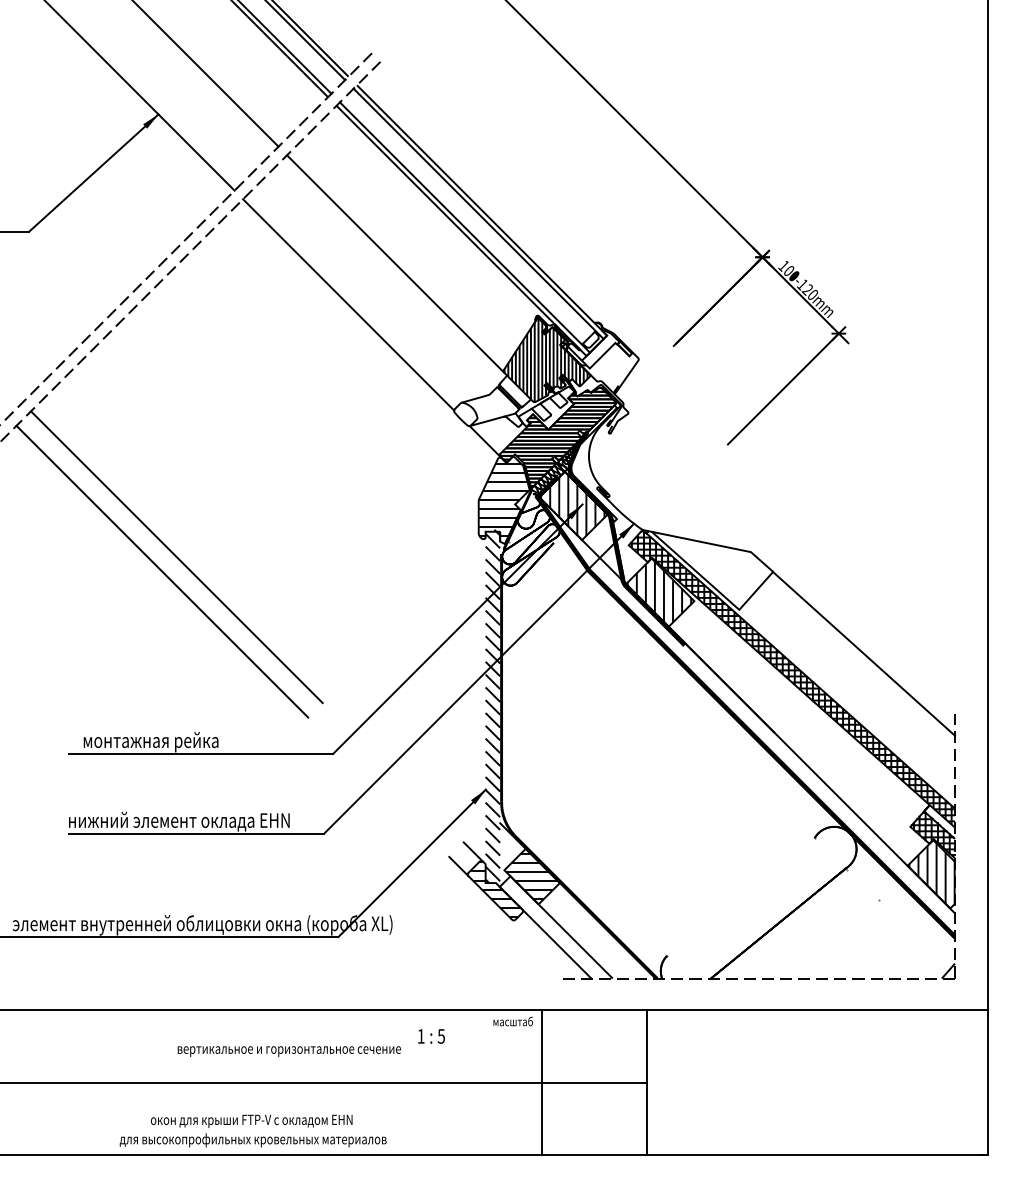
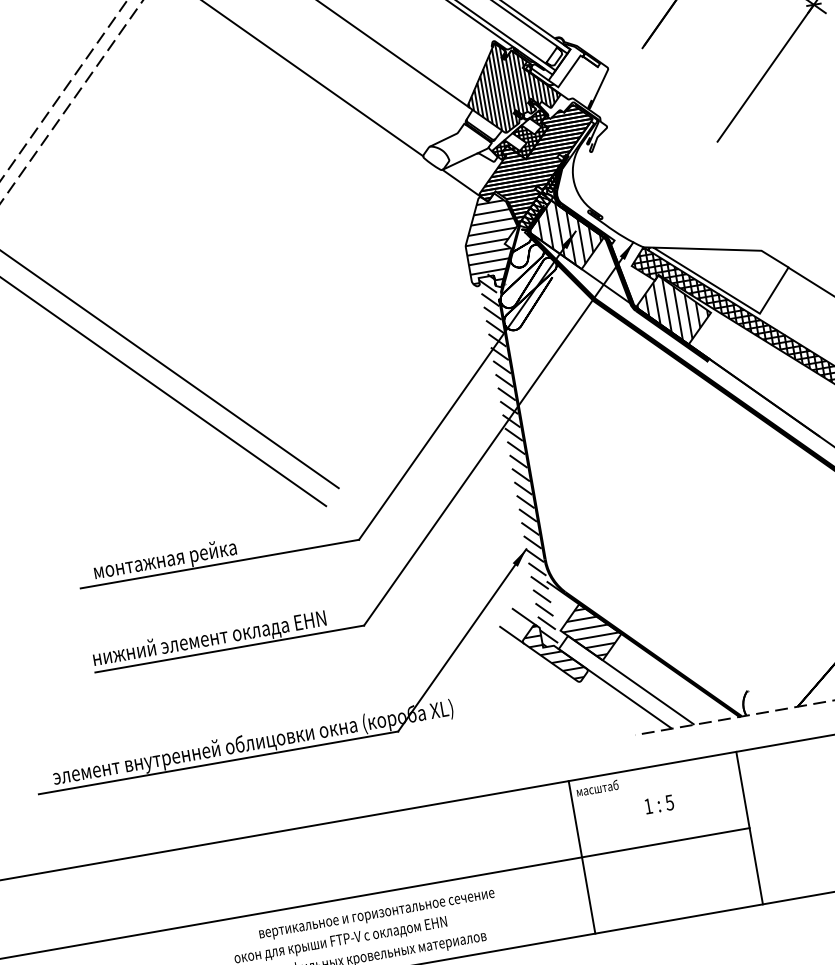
hatch: (546, 407) -> (519, 136), added
text: (431, 1036) -> (659, 804), moved
text: (288, 1051) -> (376, 915), moved
line: (541, 1082) -> (581, 857), moved

